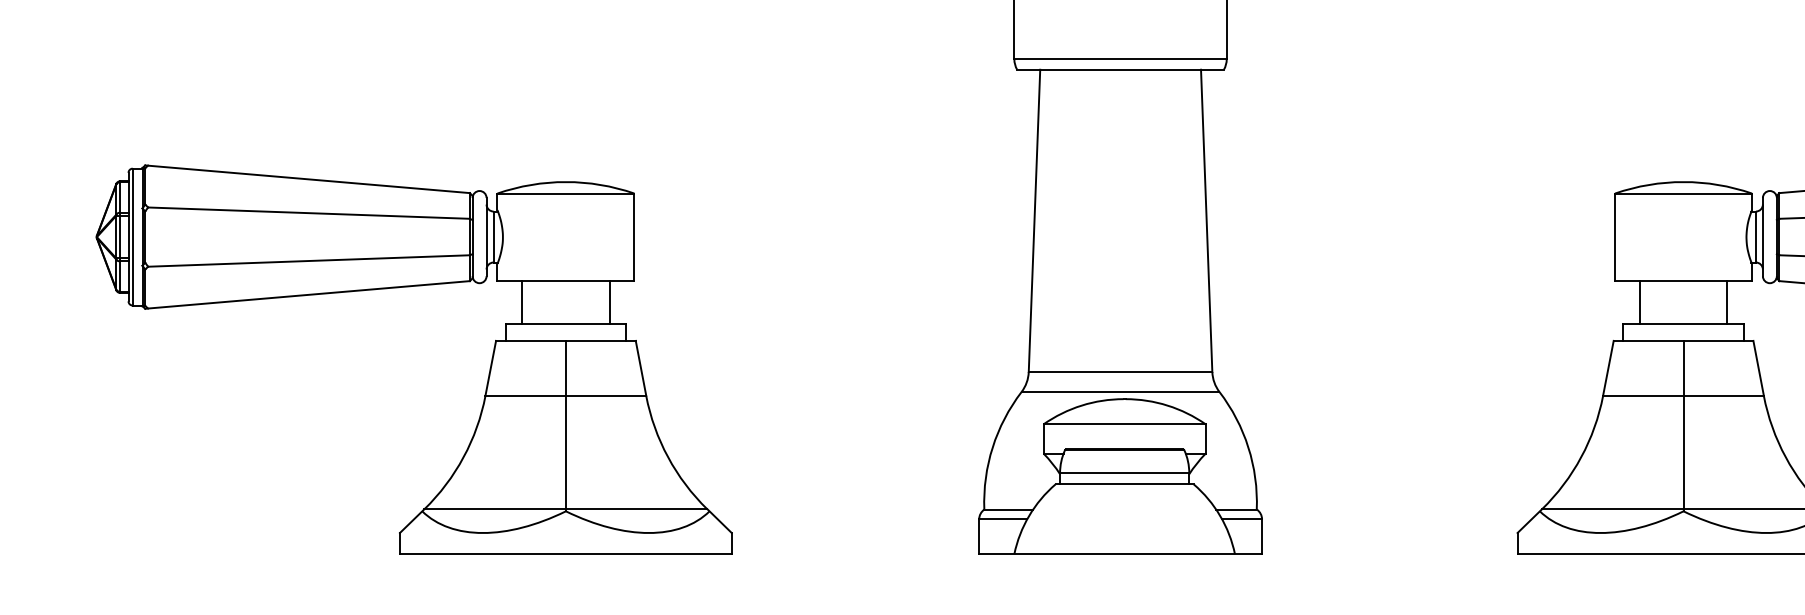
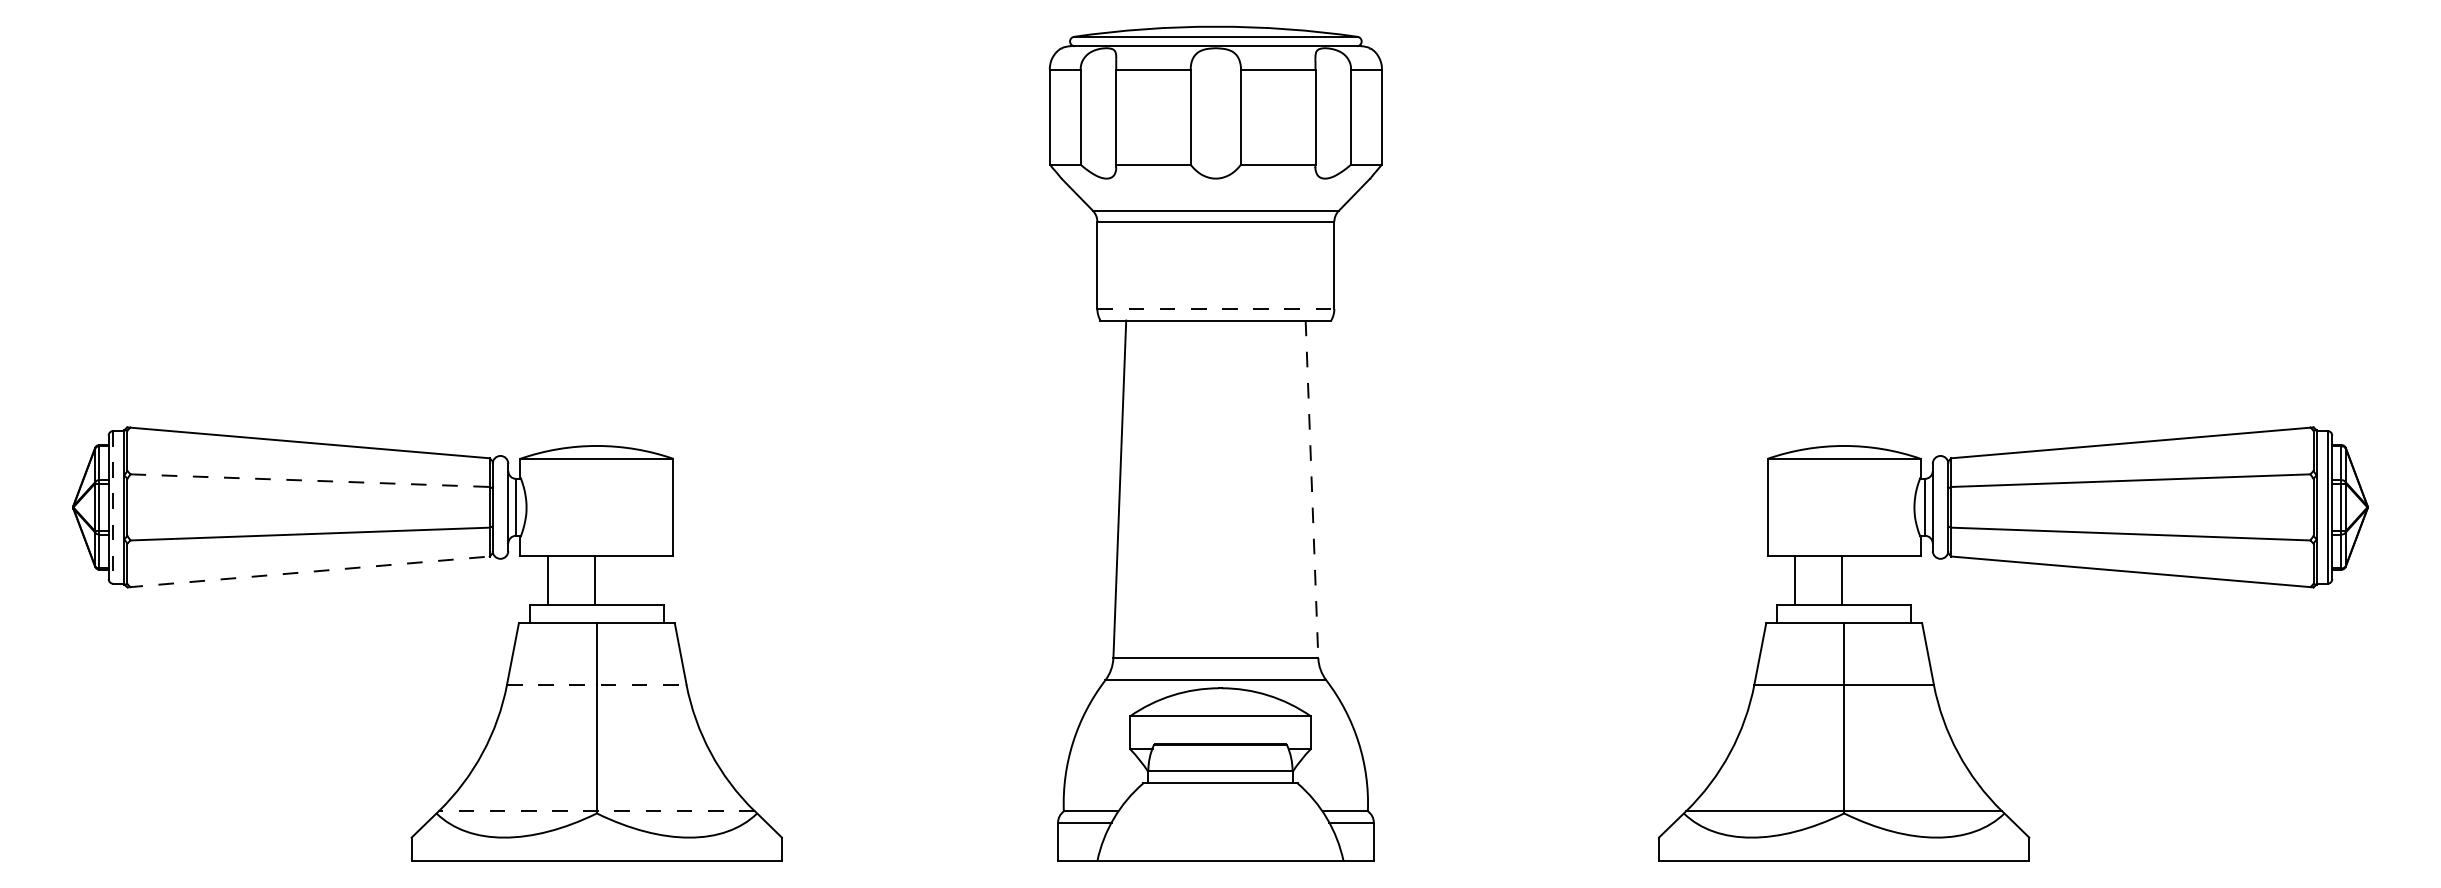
line: (1121, 58) -> (1216, 308), solid -> dashed
line: (309, 213) -> (310, 480), solid -> dashed
line: (1206, 221) -> (1311, 489), solid -> dashed
line: (132, 237) -> (113, 507), solid -> dashed
line: (307, 294) -> (308, 571), solid -> dashed
line: (609, 302) -> (594, 580), moved
line: (1726, 302) -> (1841, 580), moved
line: (565, 395) -> (596, 684), solid -> dashed
line: (565, 509) -> (596, 811), solid -> dashed

